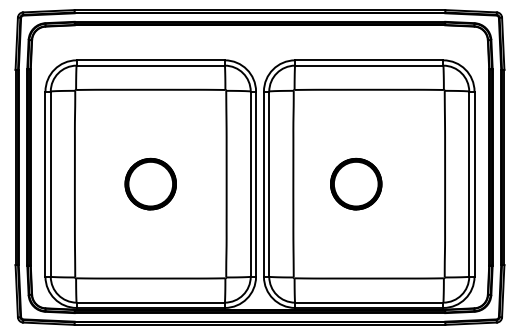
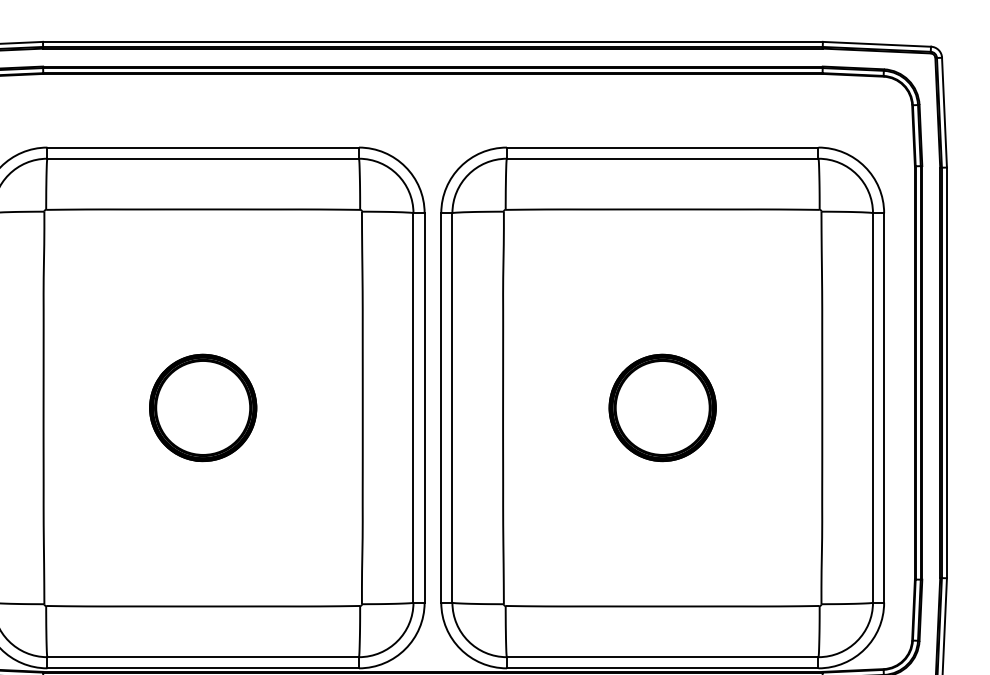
part: (356, 183) -> (663, 406), moved

